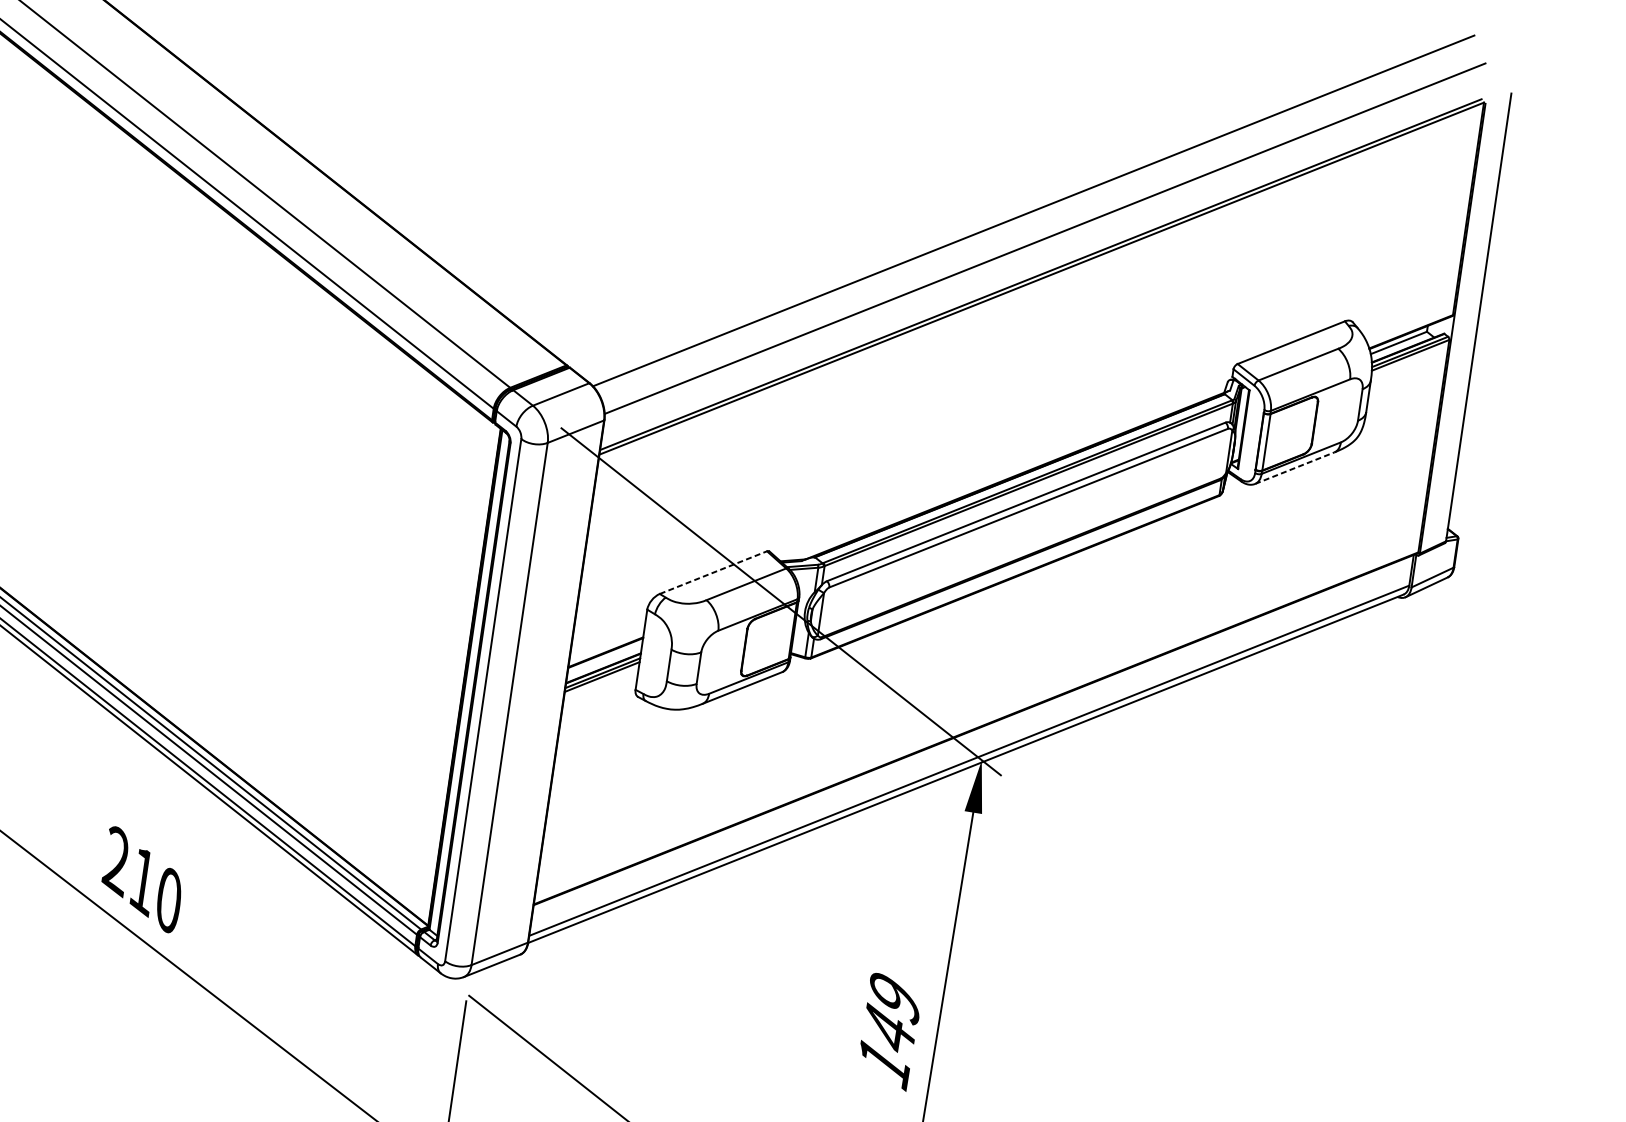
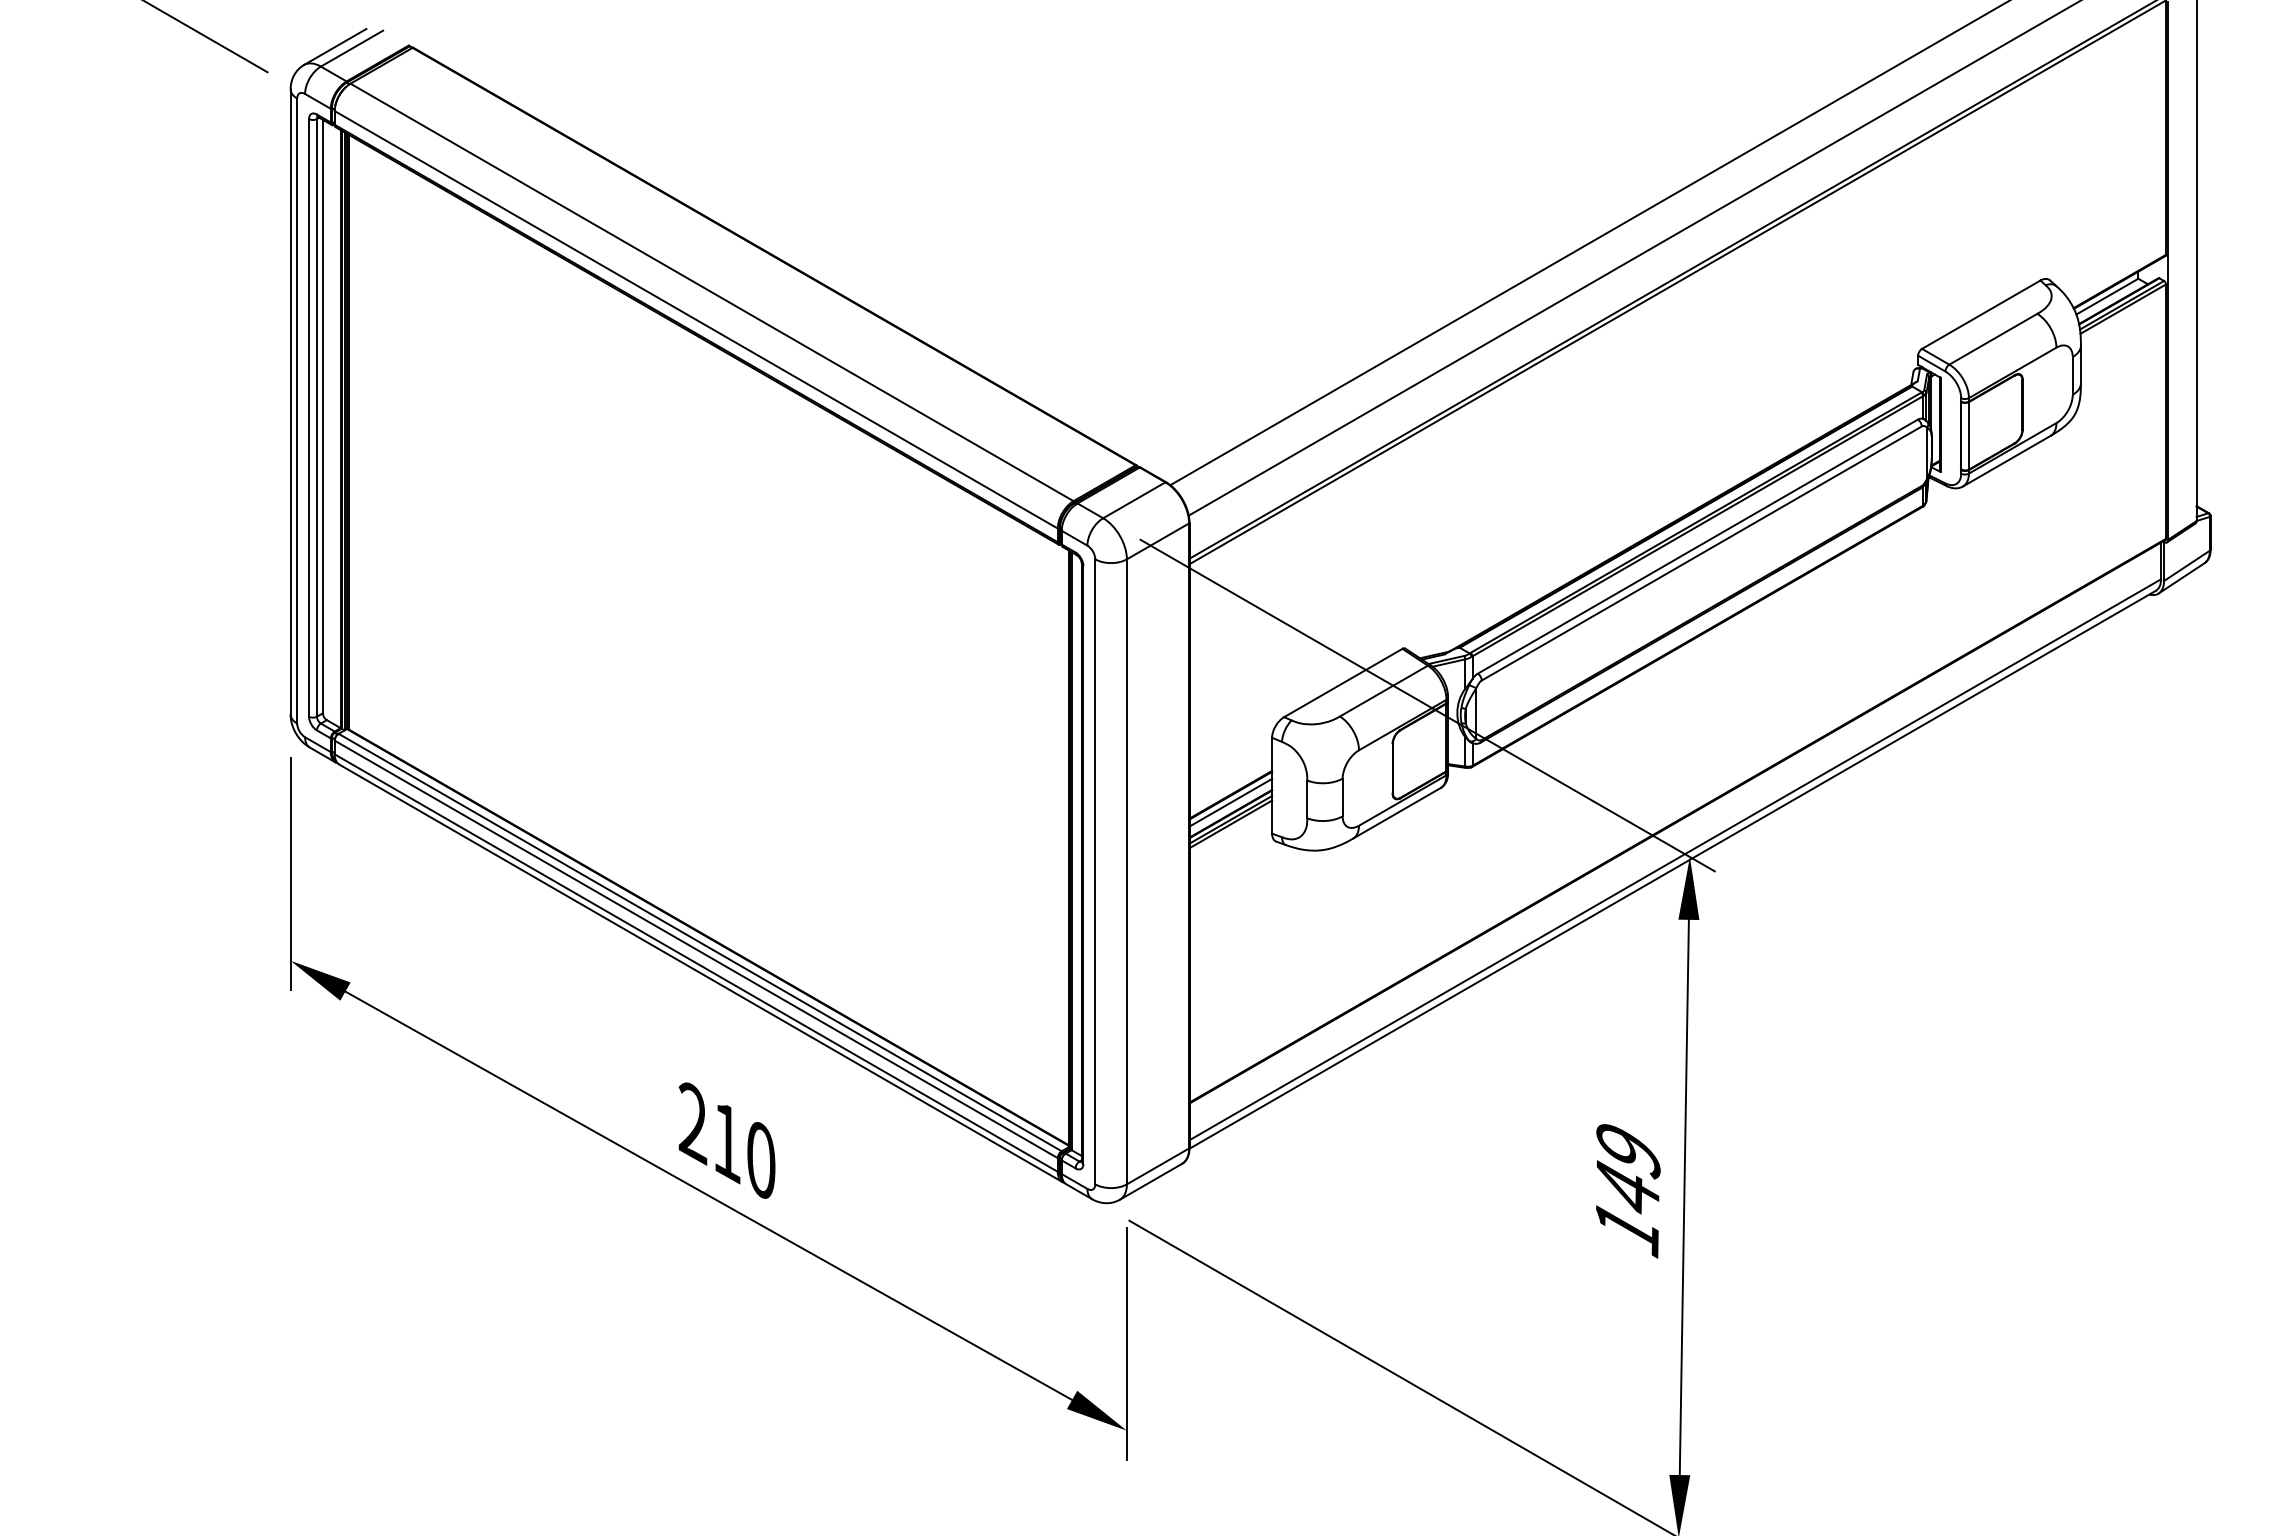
line: (1294, 468) -> (2006, 461), dashed -> solid
line: (713, 572) -> (1343, 682), dashed -> solid
line: (604, 658) -> (1230, 802), added

